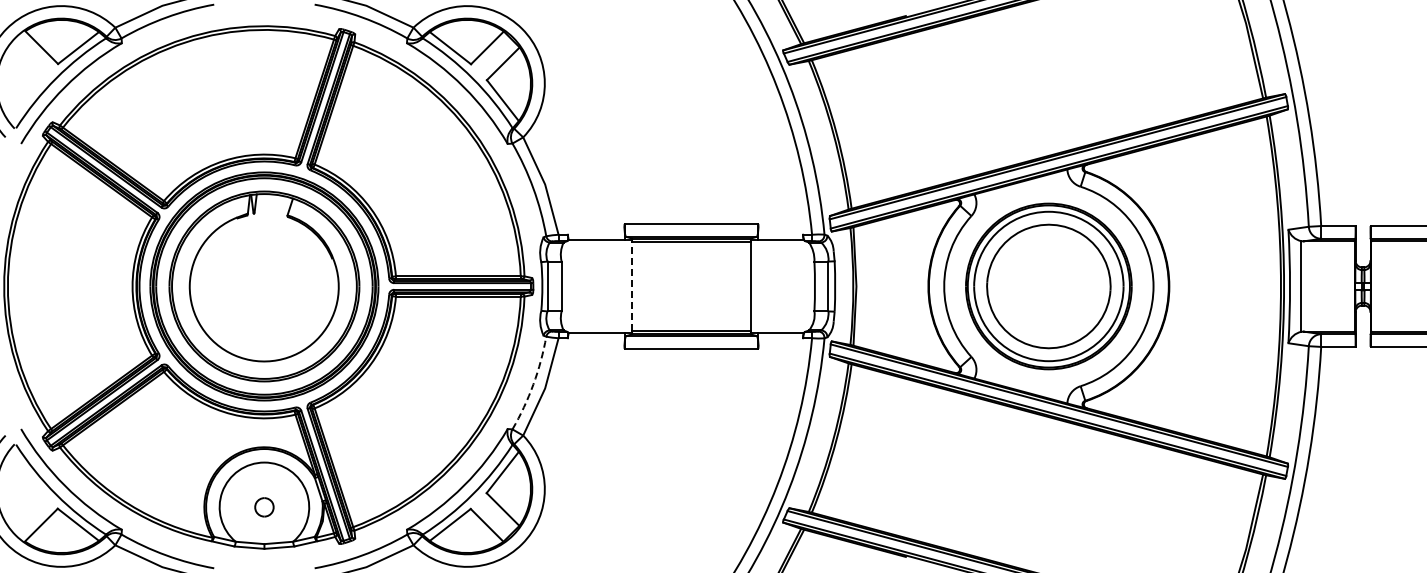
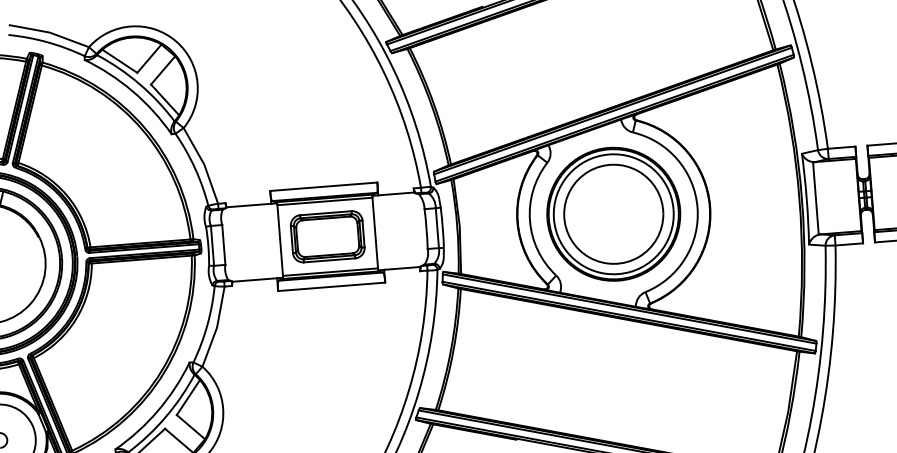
line: (632, 286) -> (280, 240), dashed -> solid
part: (691, 286) -> (327, 236), added
arc: (533, 384) -> (207, 325), dashed -> solid

